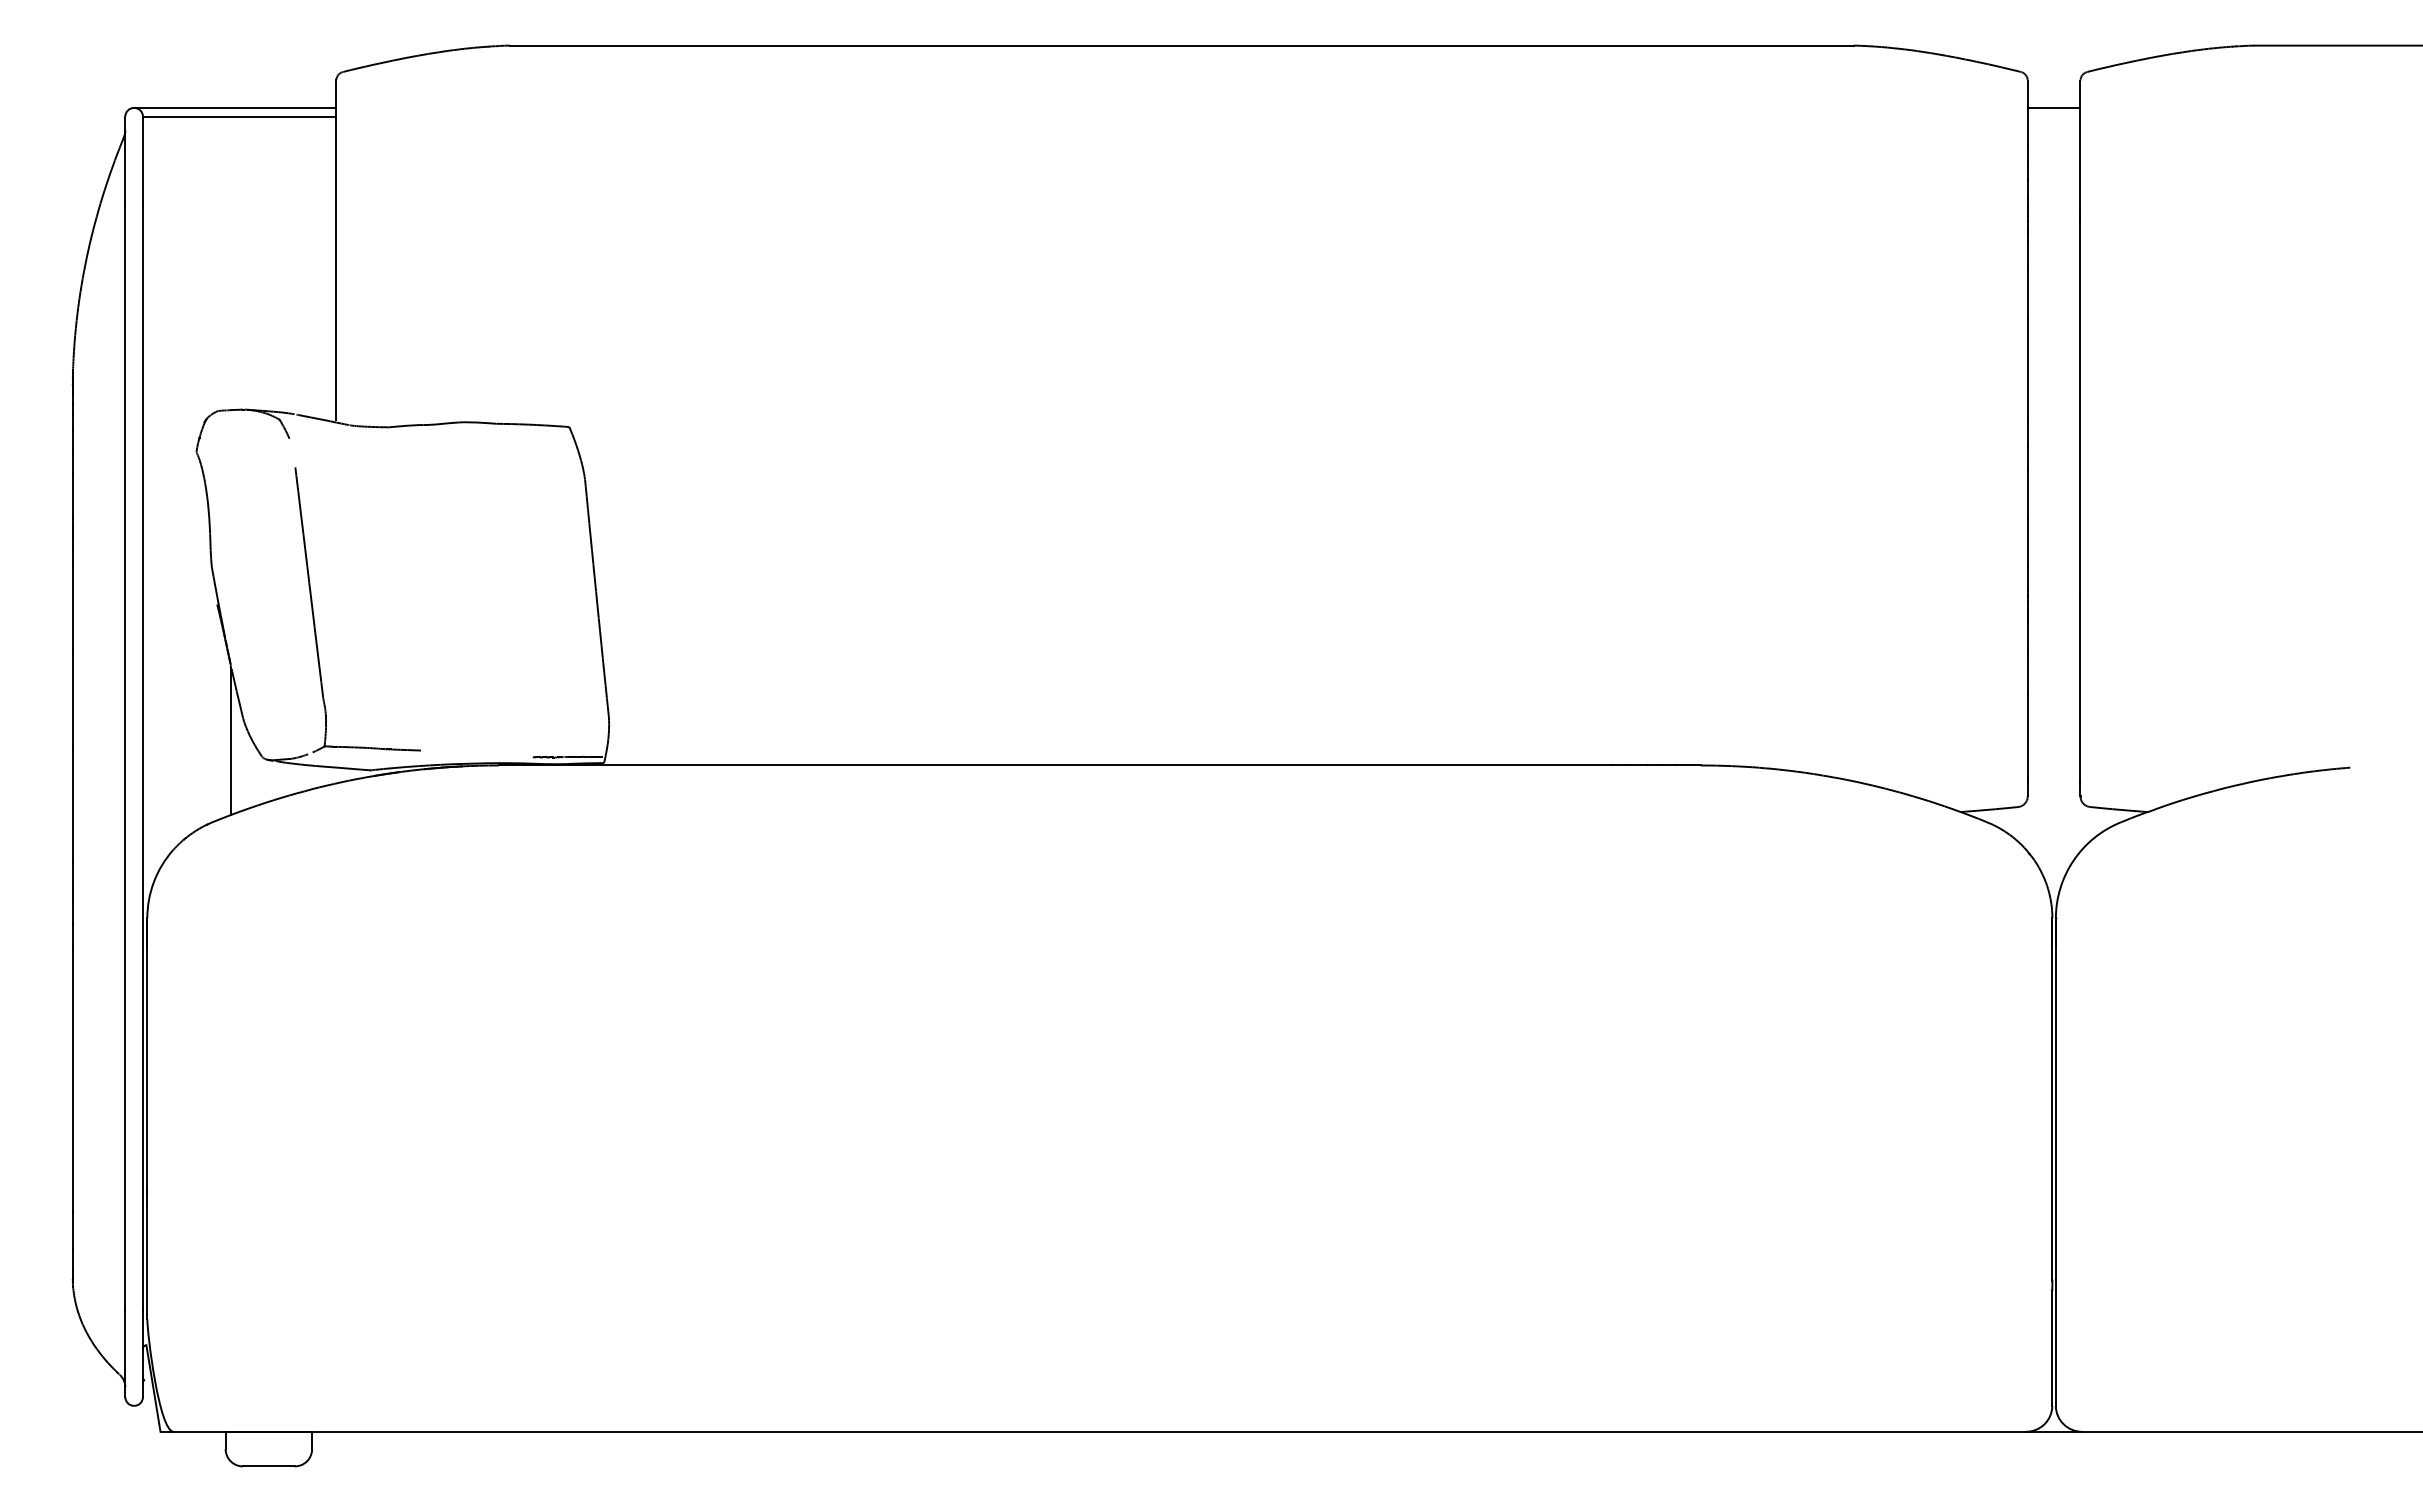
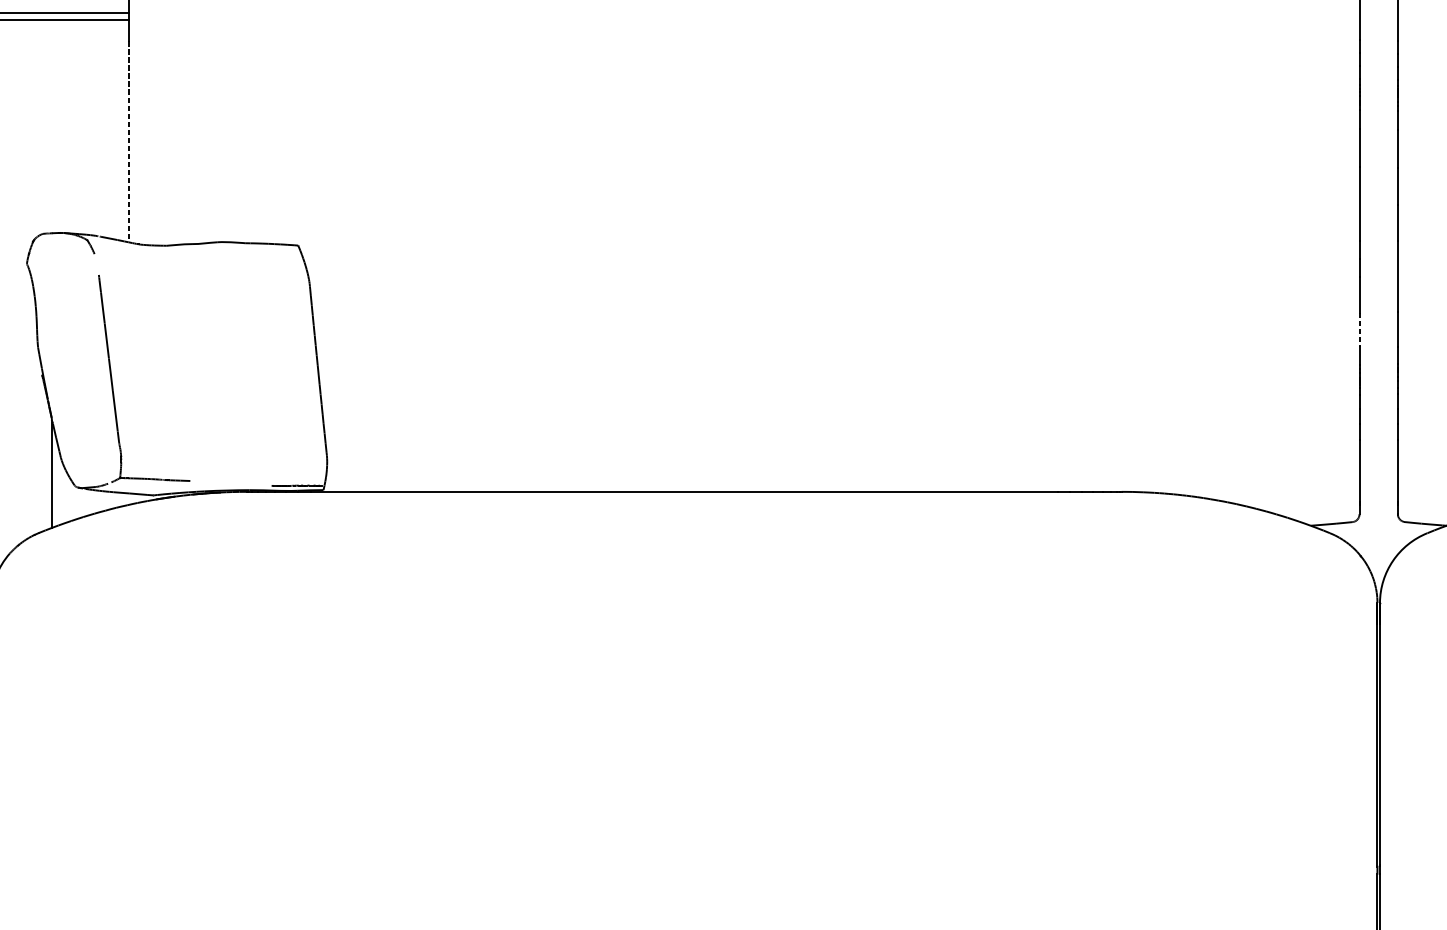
line: (2053, 107) -> (1378, 13), removed
line: (336, 283) -> (128, 141), solid -> dashed
line: (2027, 543) -> (1359, 330), solid -> dashed

